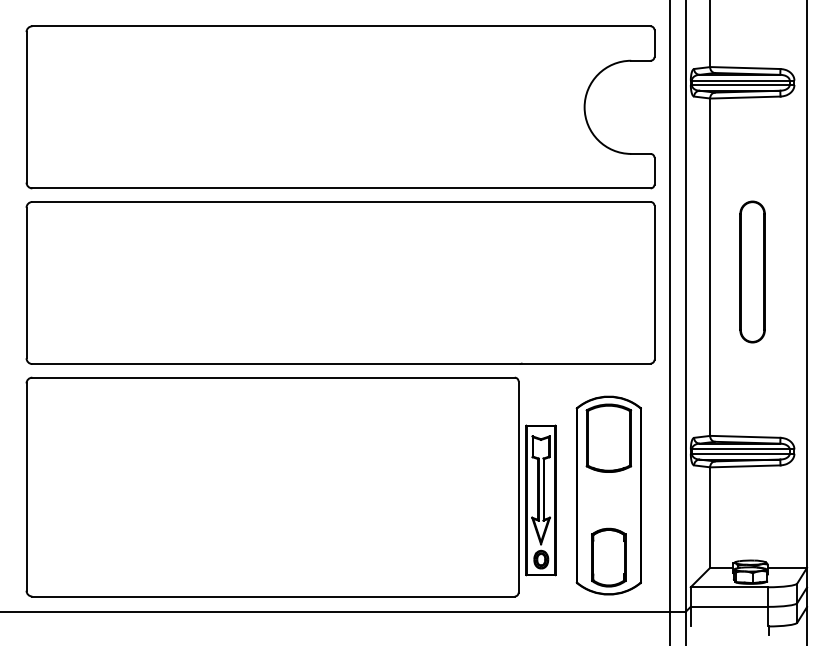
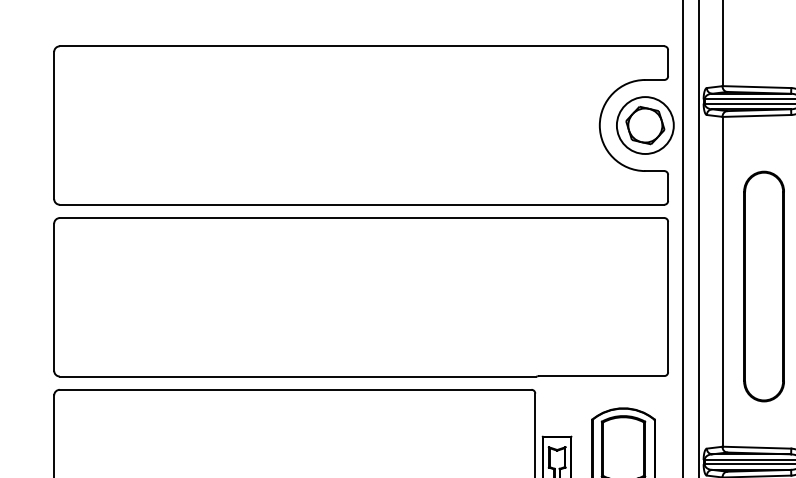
part: (631, 107) -> (645, 125), added
part: (752, 271) -> (763, 286), size x1.67

